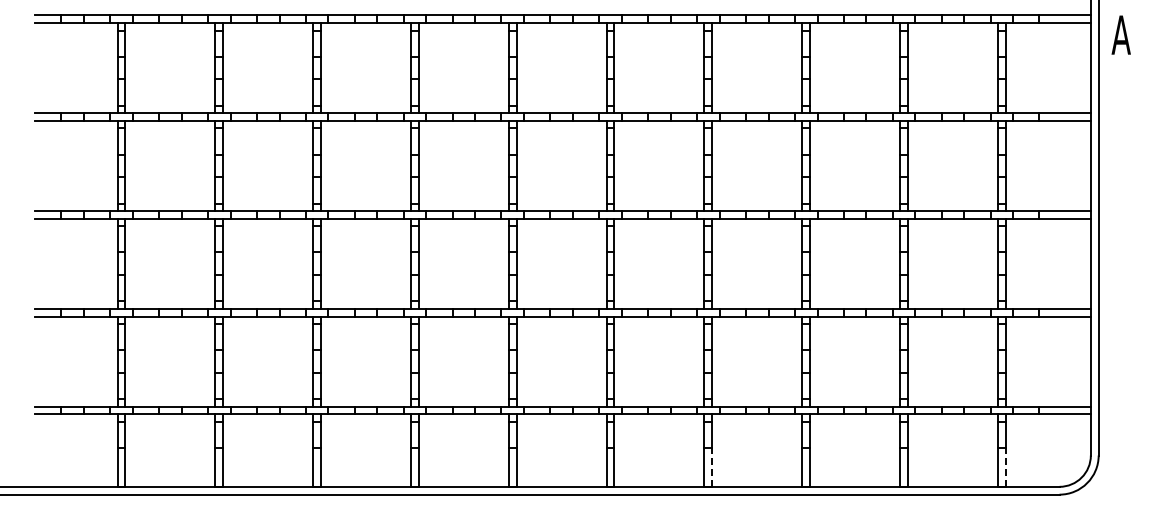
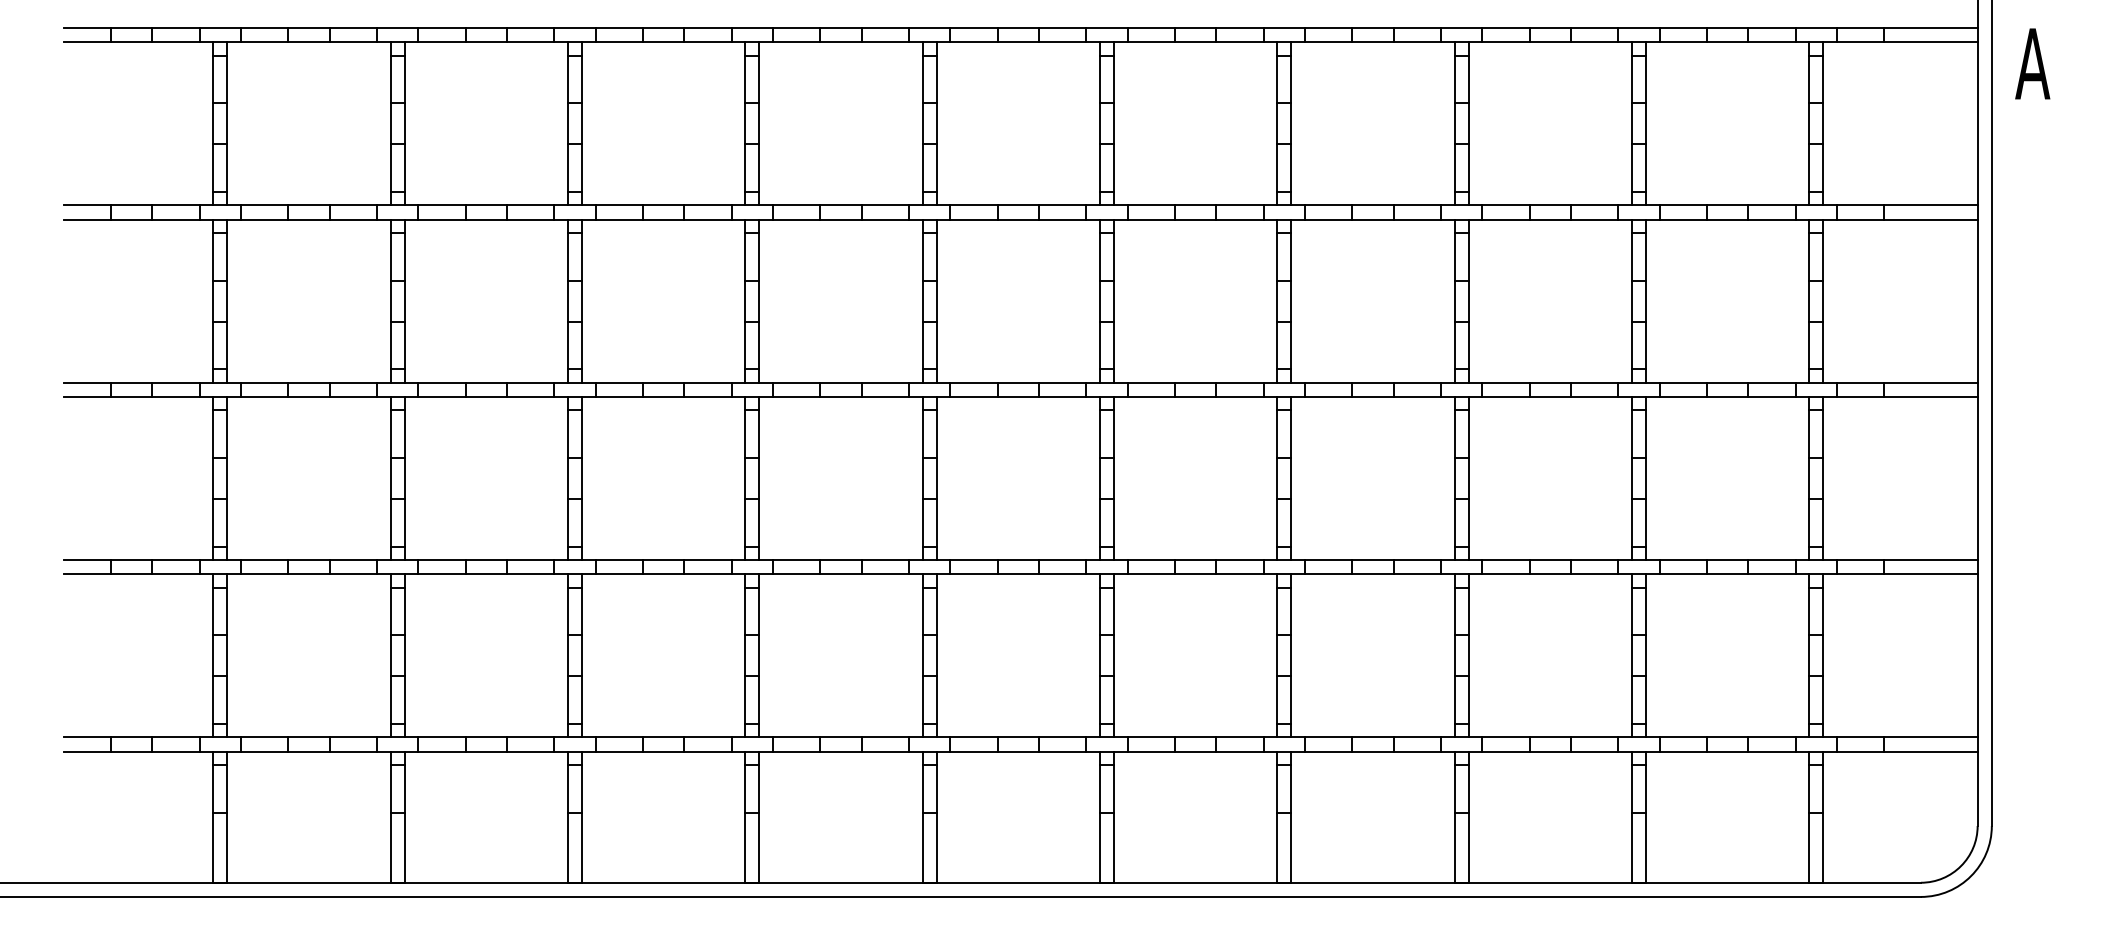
line: (712, 466) -> (1291, 845), dashed -> solid
line: (1005, 466) -> (1822, 845), dashed -> solid

